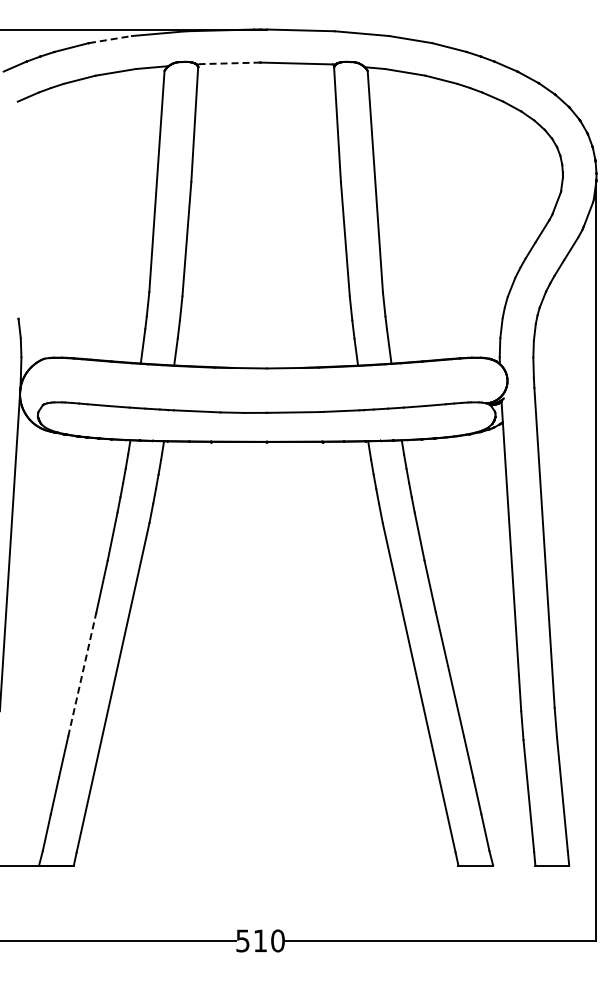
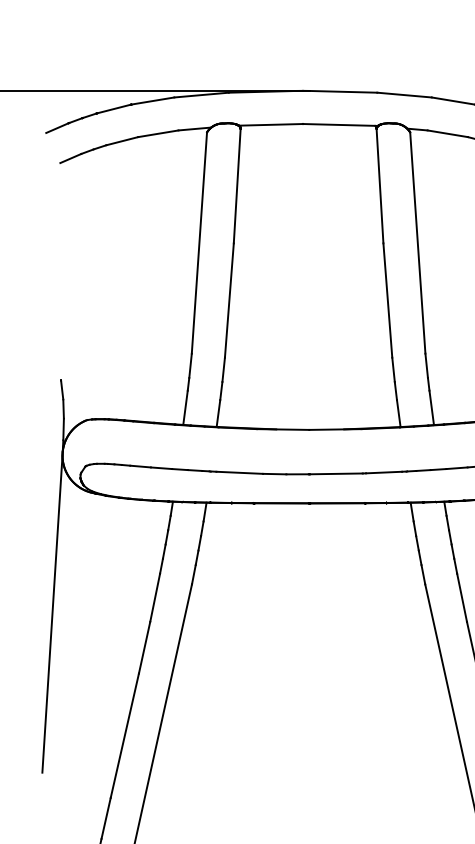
line: (110, 39) -> (152, 100), dashed -> solid
line: (227, 63) -> (269, 124), dashed -> solid
line: (82, 674) -> (124, 735), dashed -> solid

